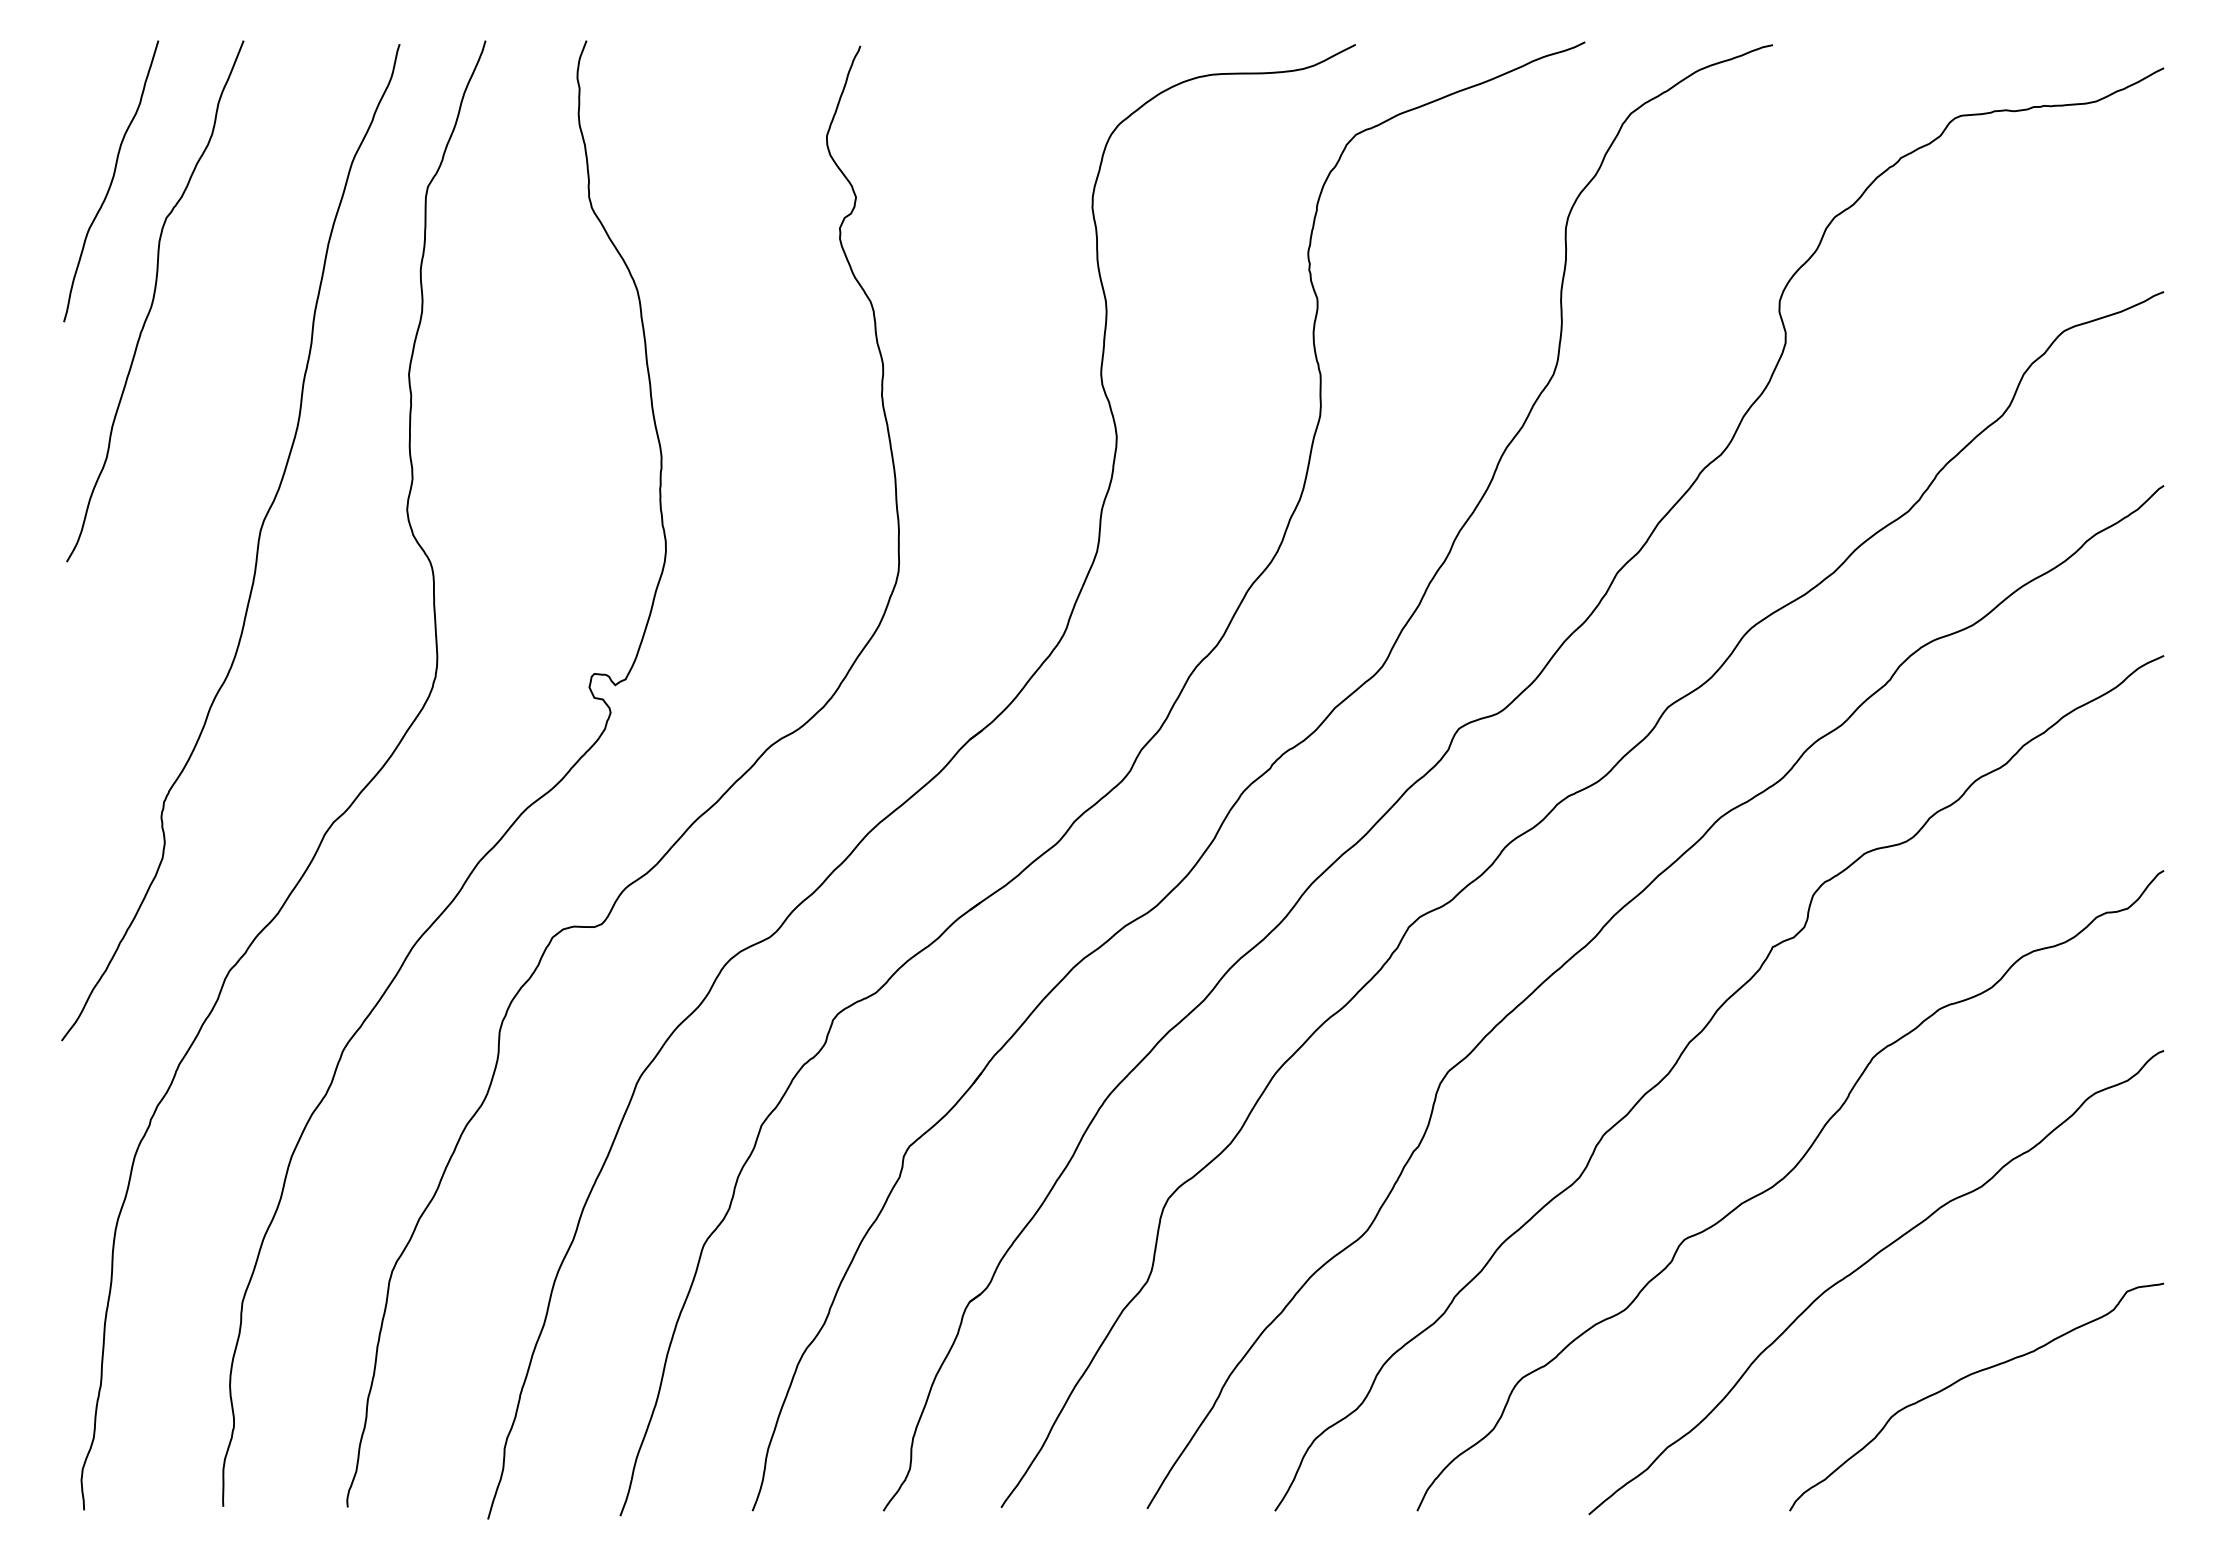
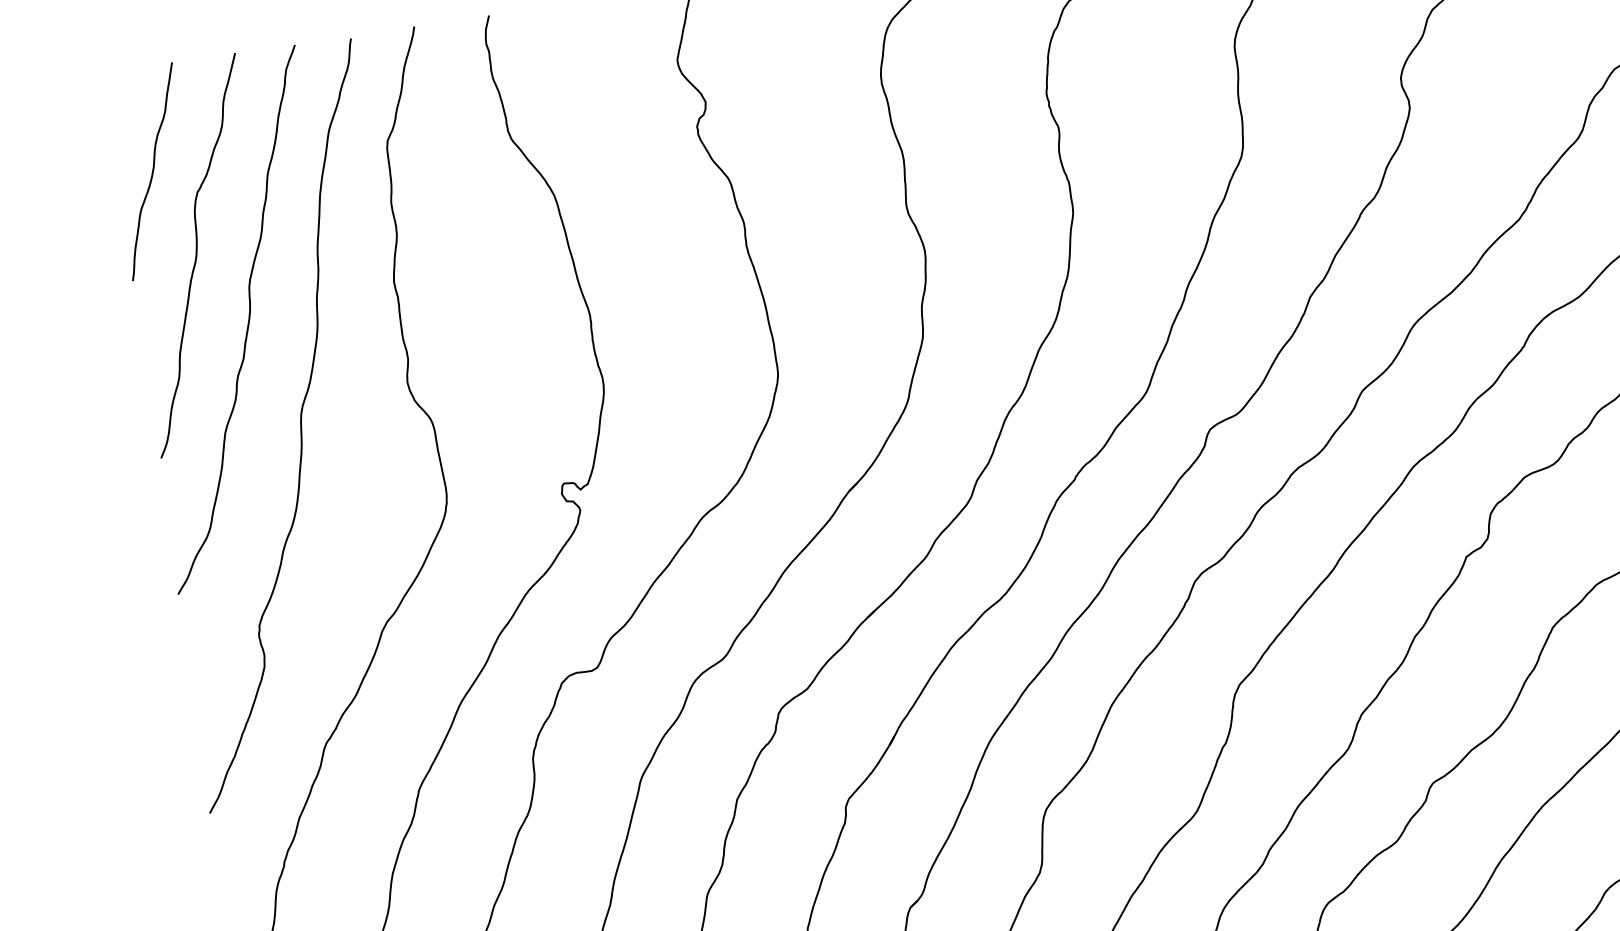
curve: (208, 397) -> (248, 321), added

